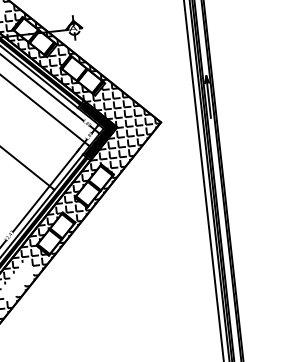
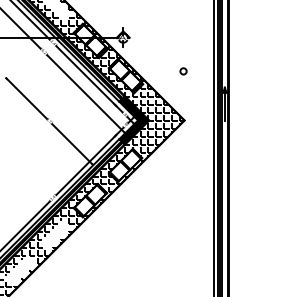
circle: (153, 62) -> (183, 71), added

